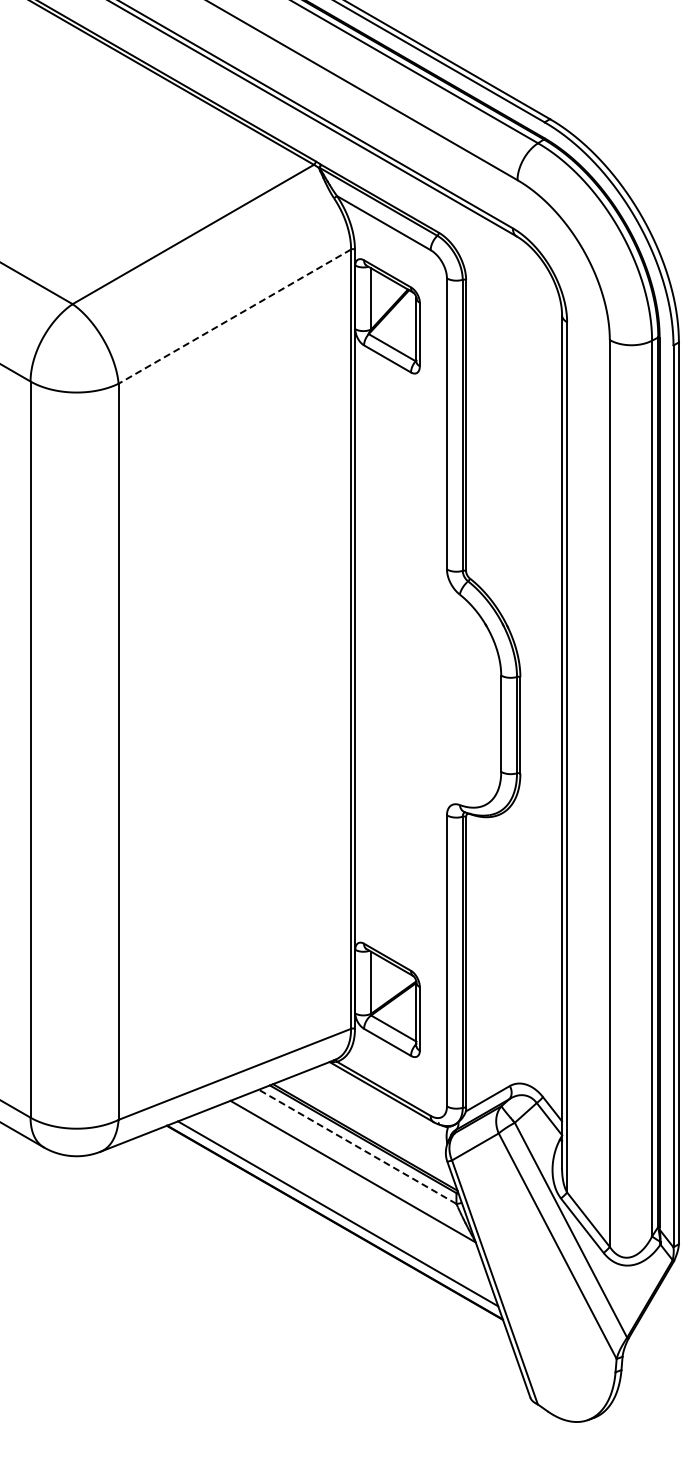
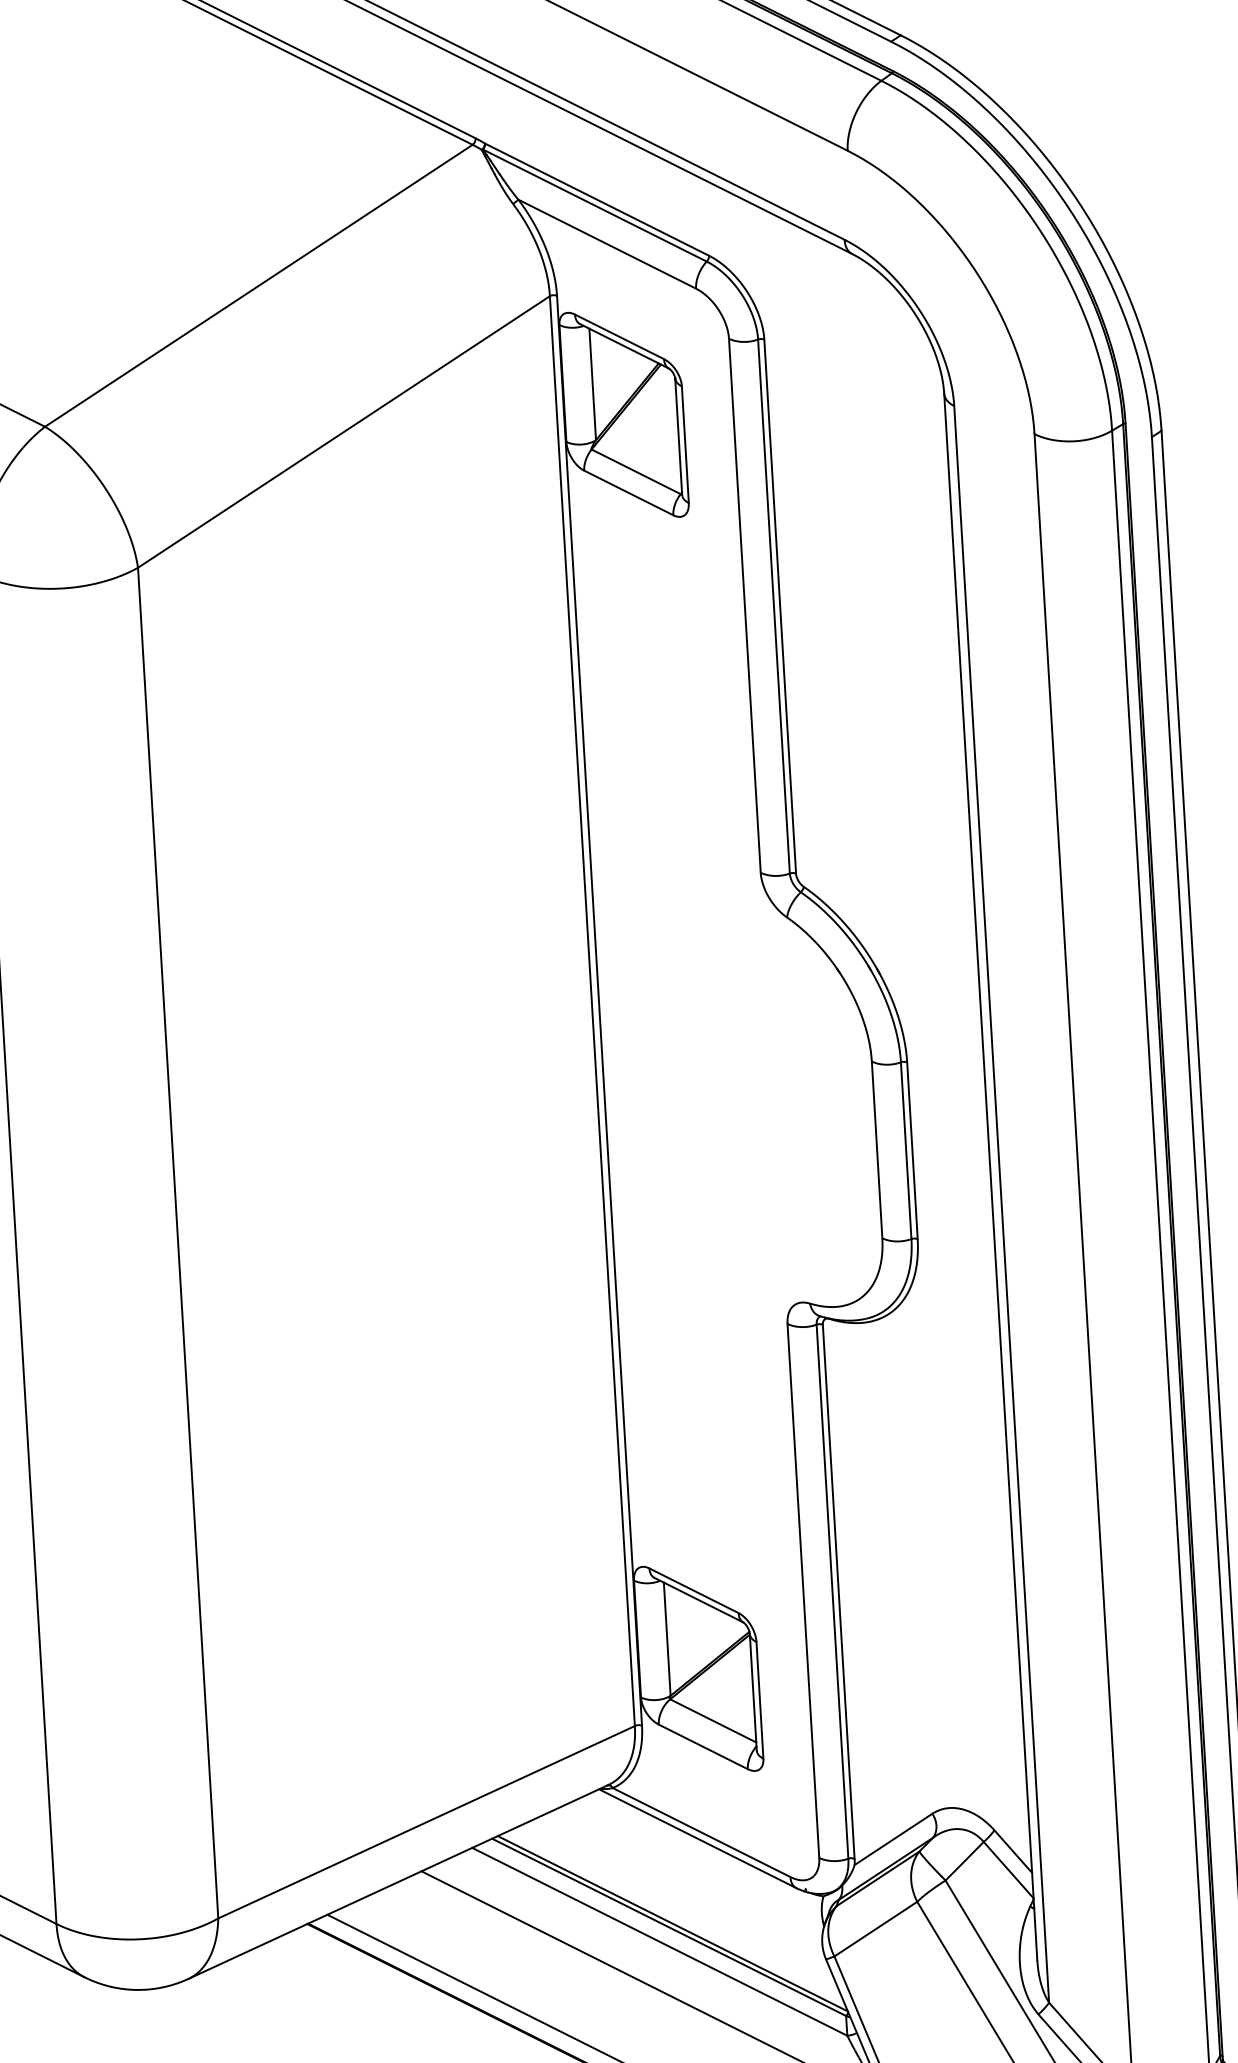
line: (234, 316) -> (343, 431), dashed -> solid
line: (357, 1146) -> (659, 1941), dashed -> solid

